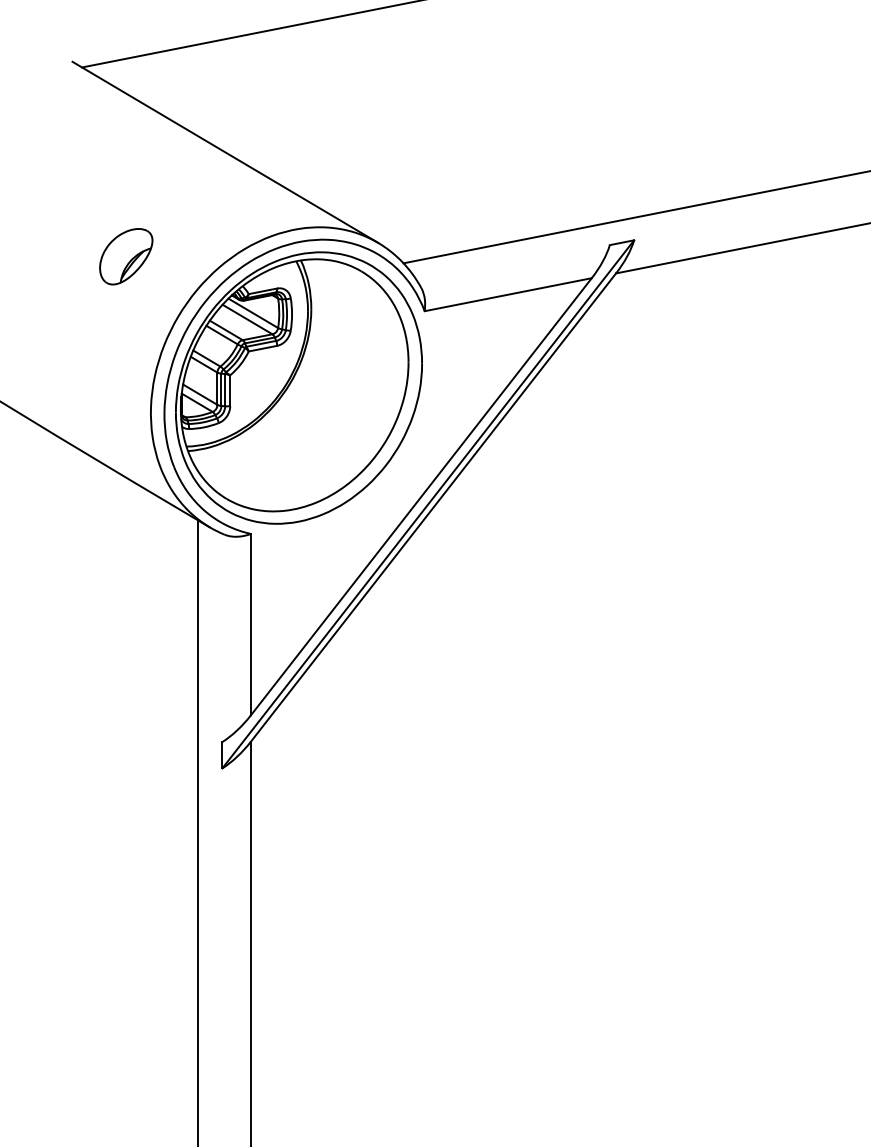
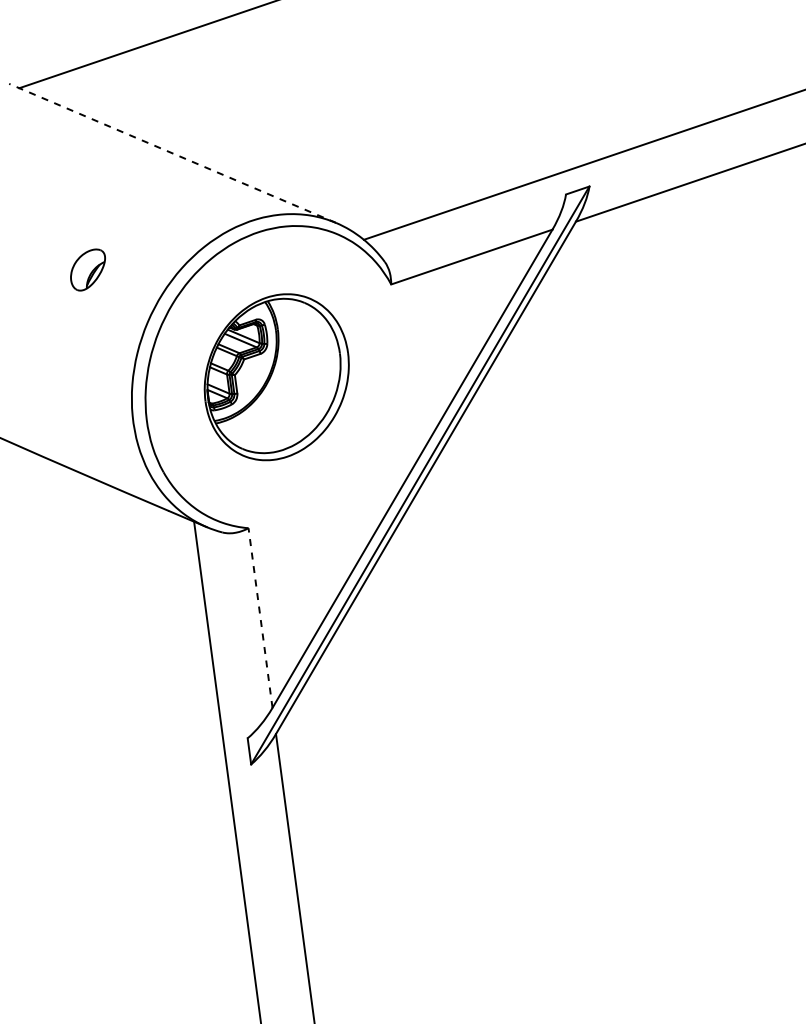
line: (225, 152) -> (172, 153), solid -> dashed
part: (126, 256) -> (88, 269), size x0.7
part: (298, 387) -> (276, 376), size x0.6
line: (251, 624) -> (260, 617), solid -> dashed

